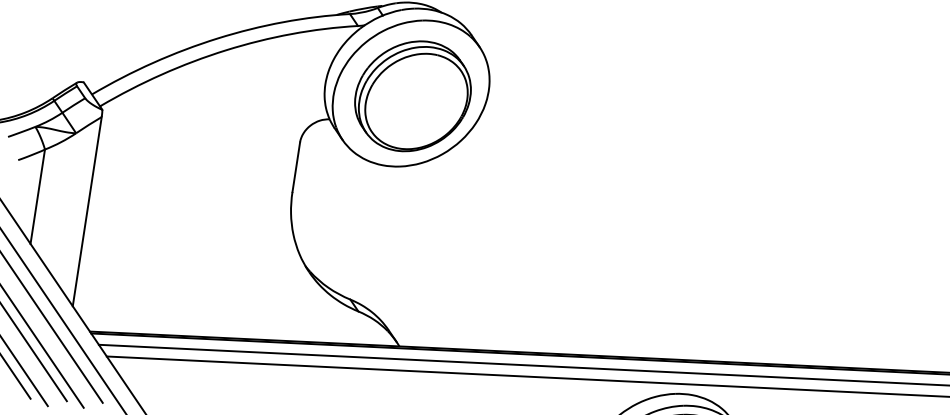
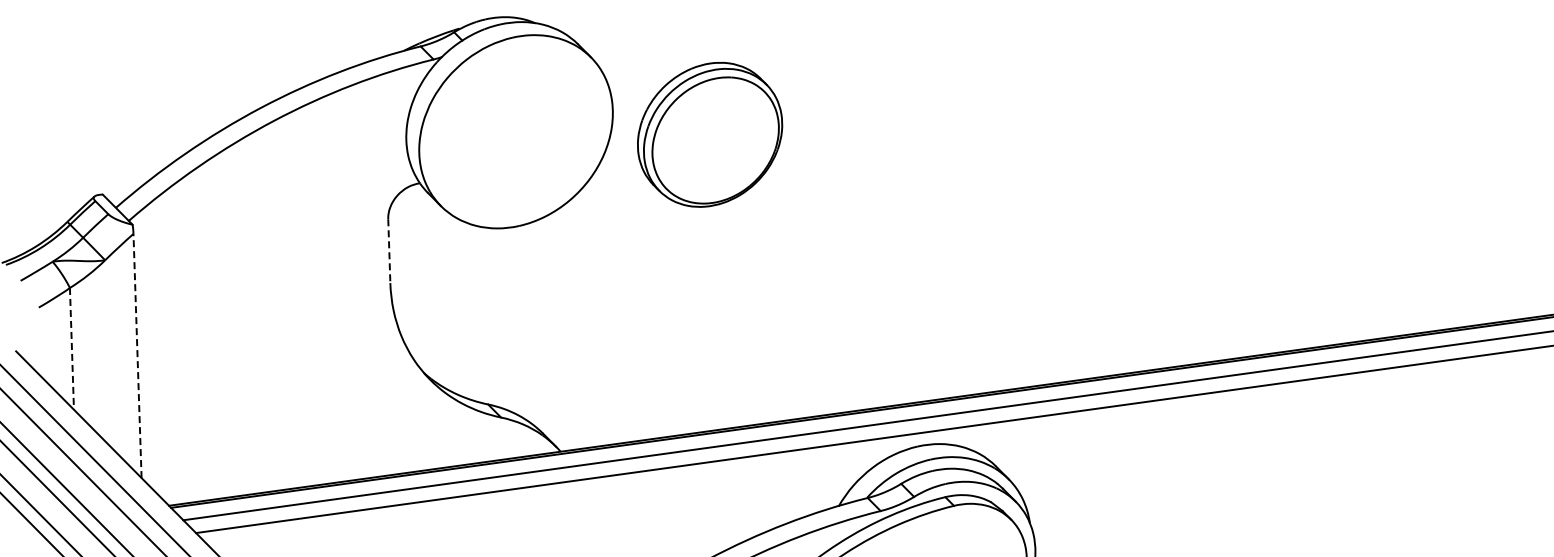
part: (413, 96) -> (710, 134), moved
line: (296, 167) -> (389, 251), solid -> dashed
line: (37, 196) -> (71, 348), solid -> dashed
line: (87, 211) -> (137, 355), solid -> dashed

